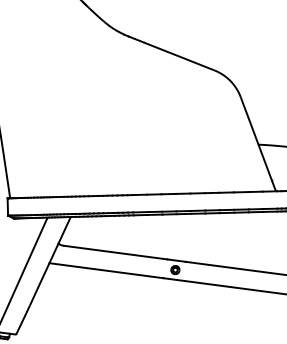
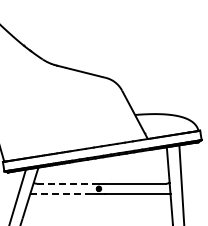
line: (117, 252) -> (66, 183), solid -> dashed
line: (107, 271) -> (62, 194), solid -> dashed

